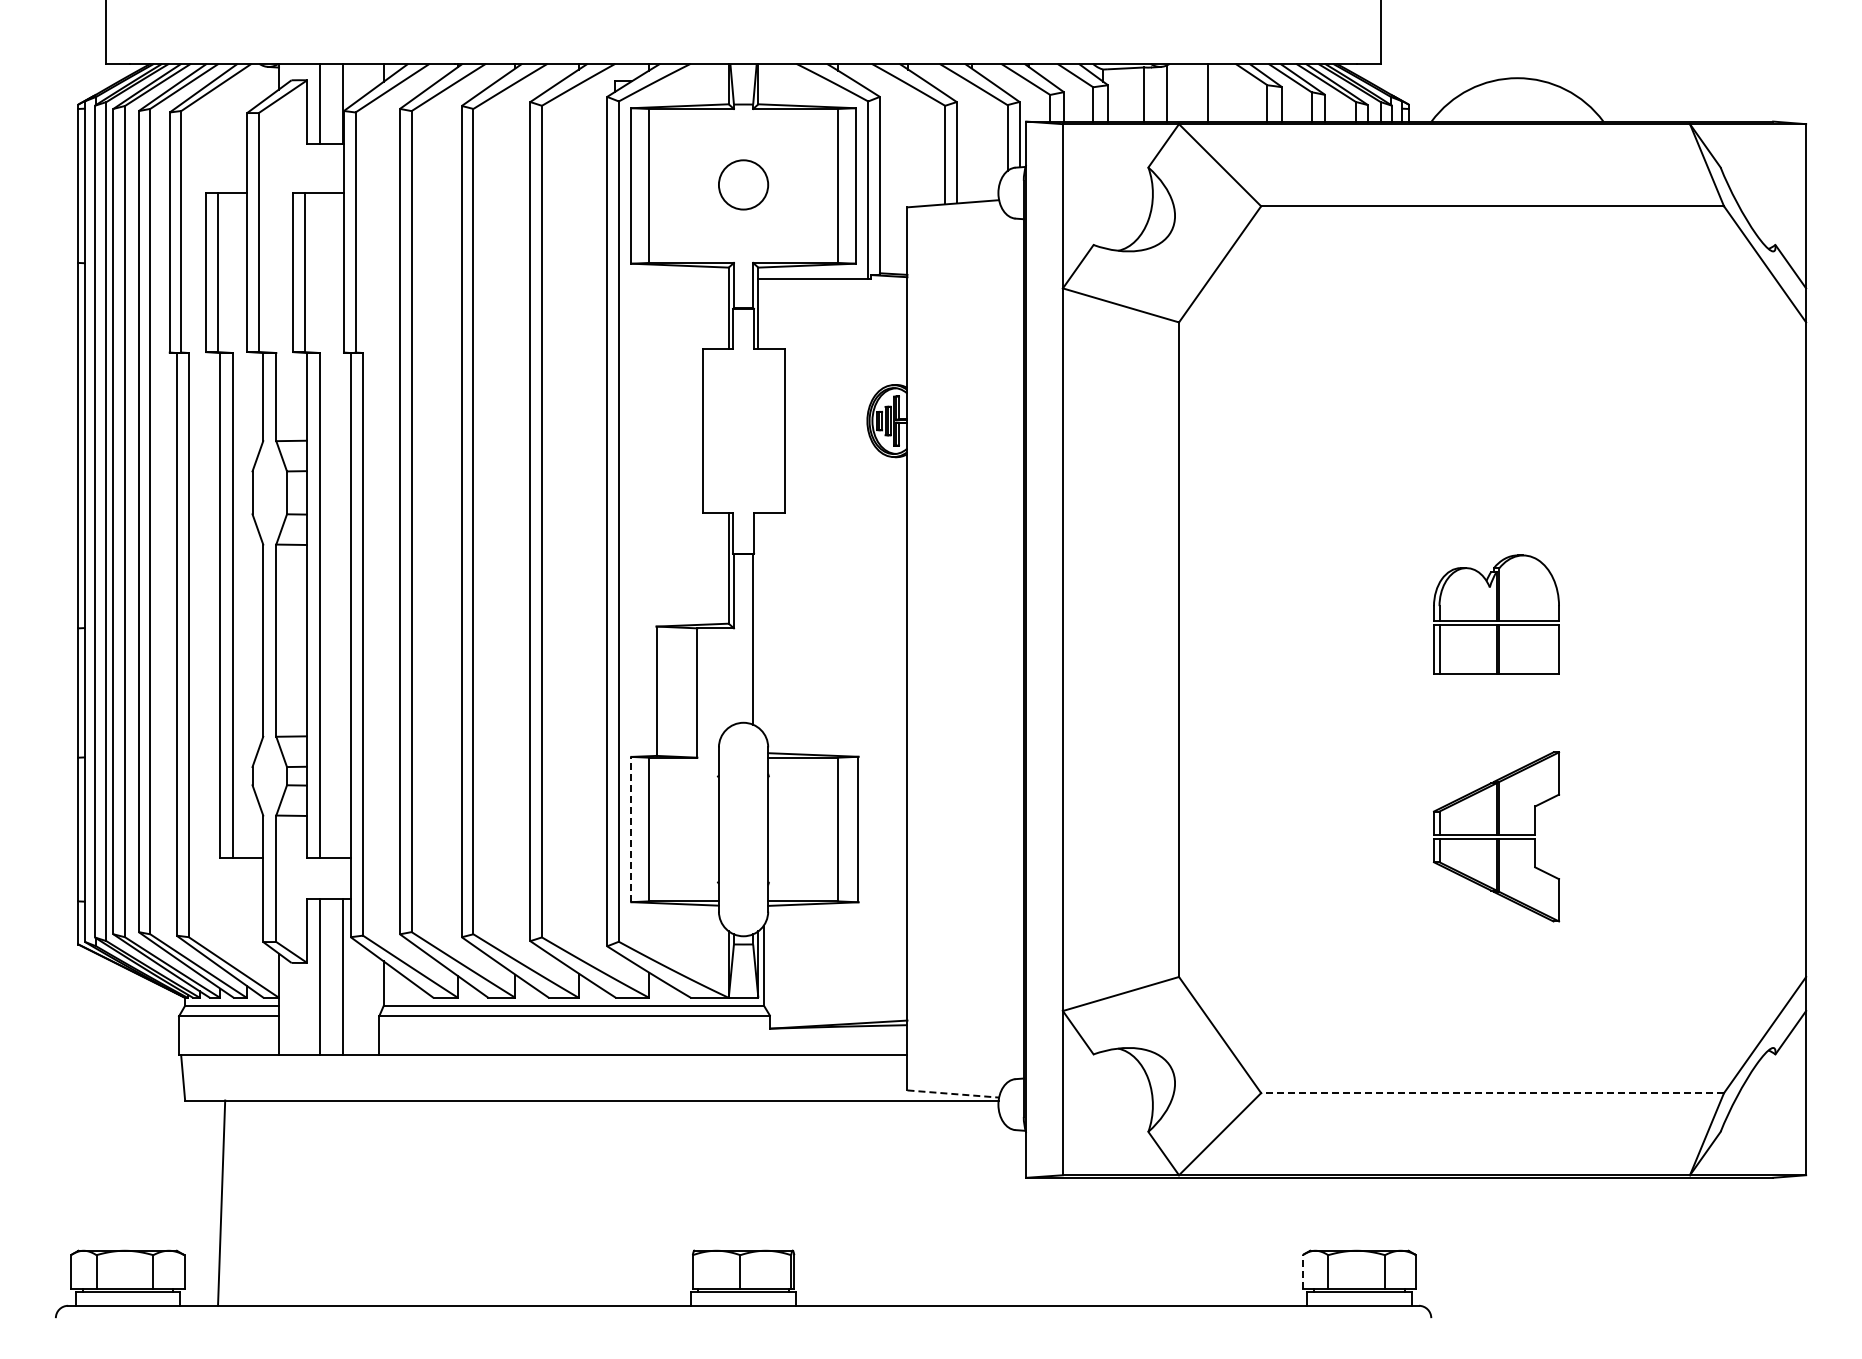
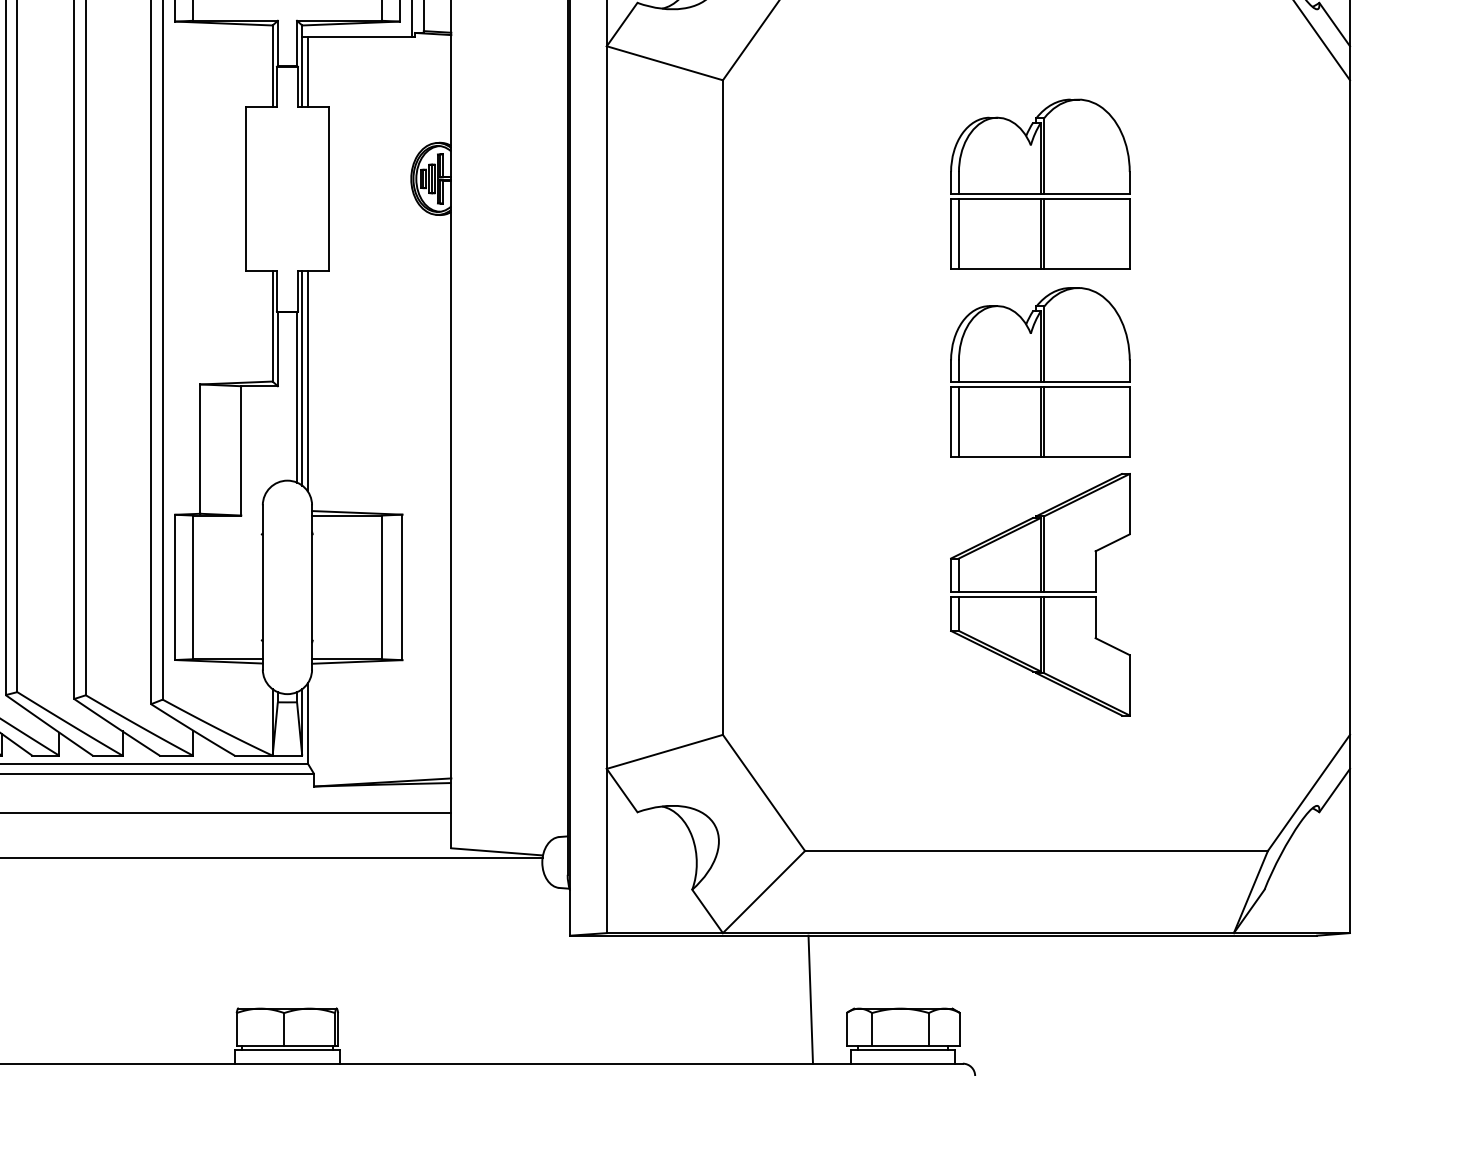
line: (763, 314) -> (307, 72), added
part: (1496, 425) -> (1040, 183), added
part: (1496, 614) -> (1040, 372), size x1.43
line: (758, 620) -> (302, 378), added
line: (763, 623) -> (307, 381), added
line: (631, 829) -> (175, 587), dashed -> solid
part: (1496, 836) -> (1040, 594), size x1.43
line: (1492, 1093) -> (1036, 851), dashed -> solid
line: (953, 1094) -> (497, 852), dashed -> solid
line: (1266, 1241) -> (810, 999), added
line: (1302, 1271) -> (846, 1029), dashed -> solid

